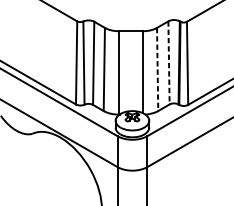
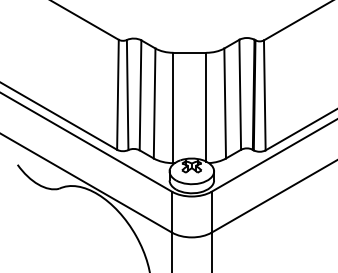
line: (169, 62) -> (240, 94), dashed -> solid
line: (157, 69) -> (225, 103), dashed -> solid

